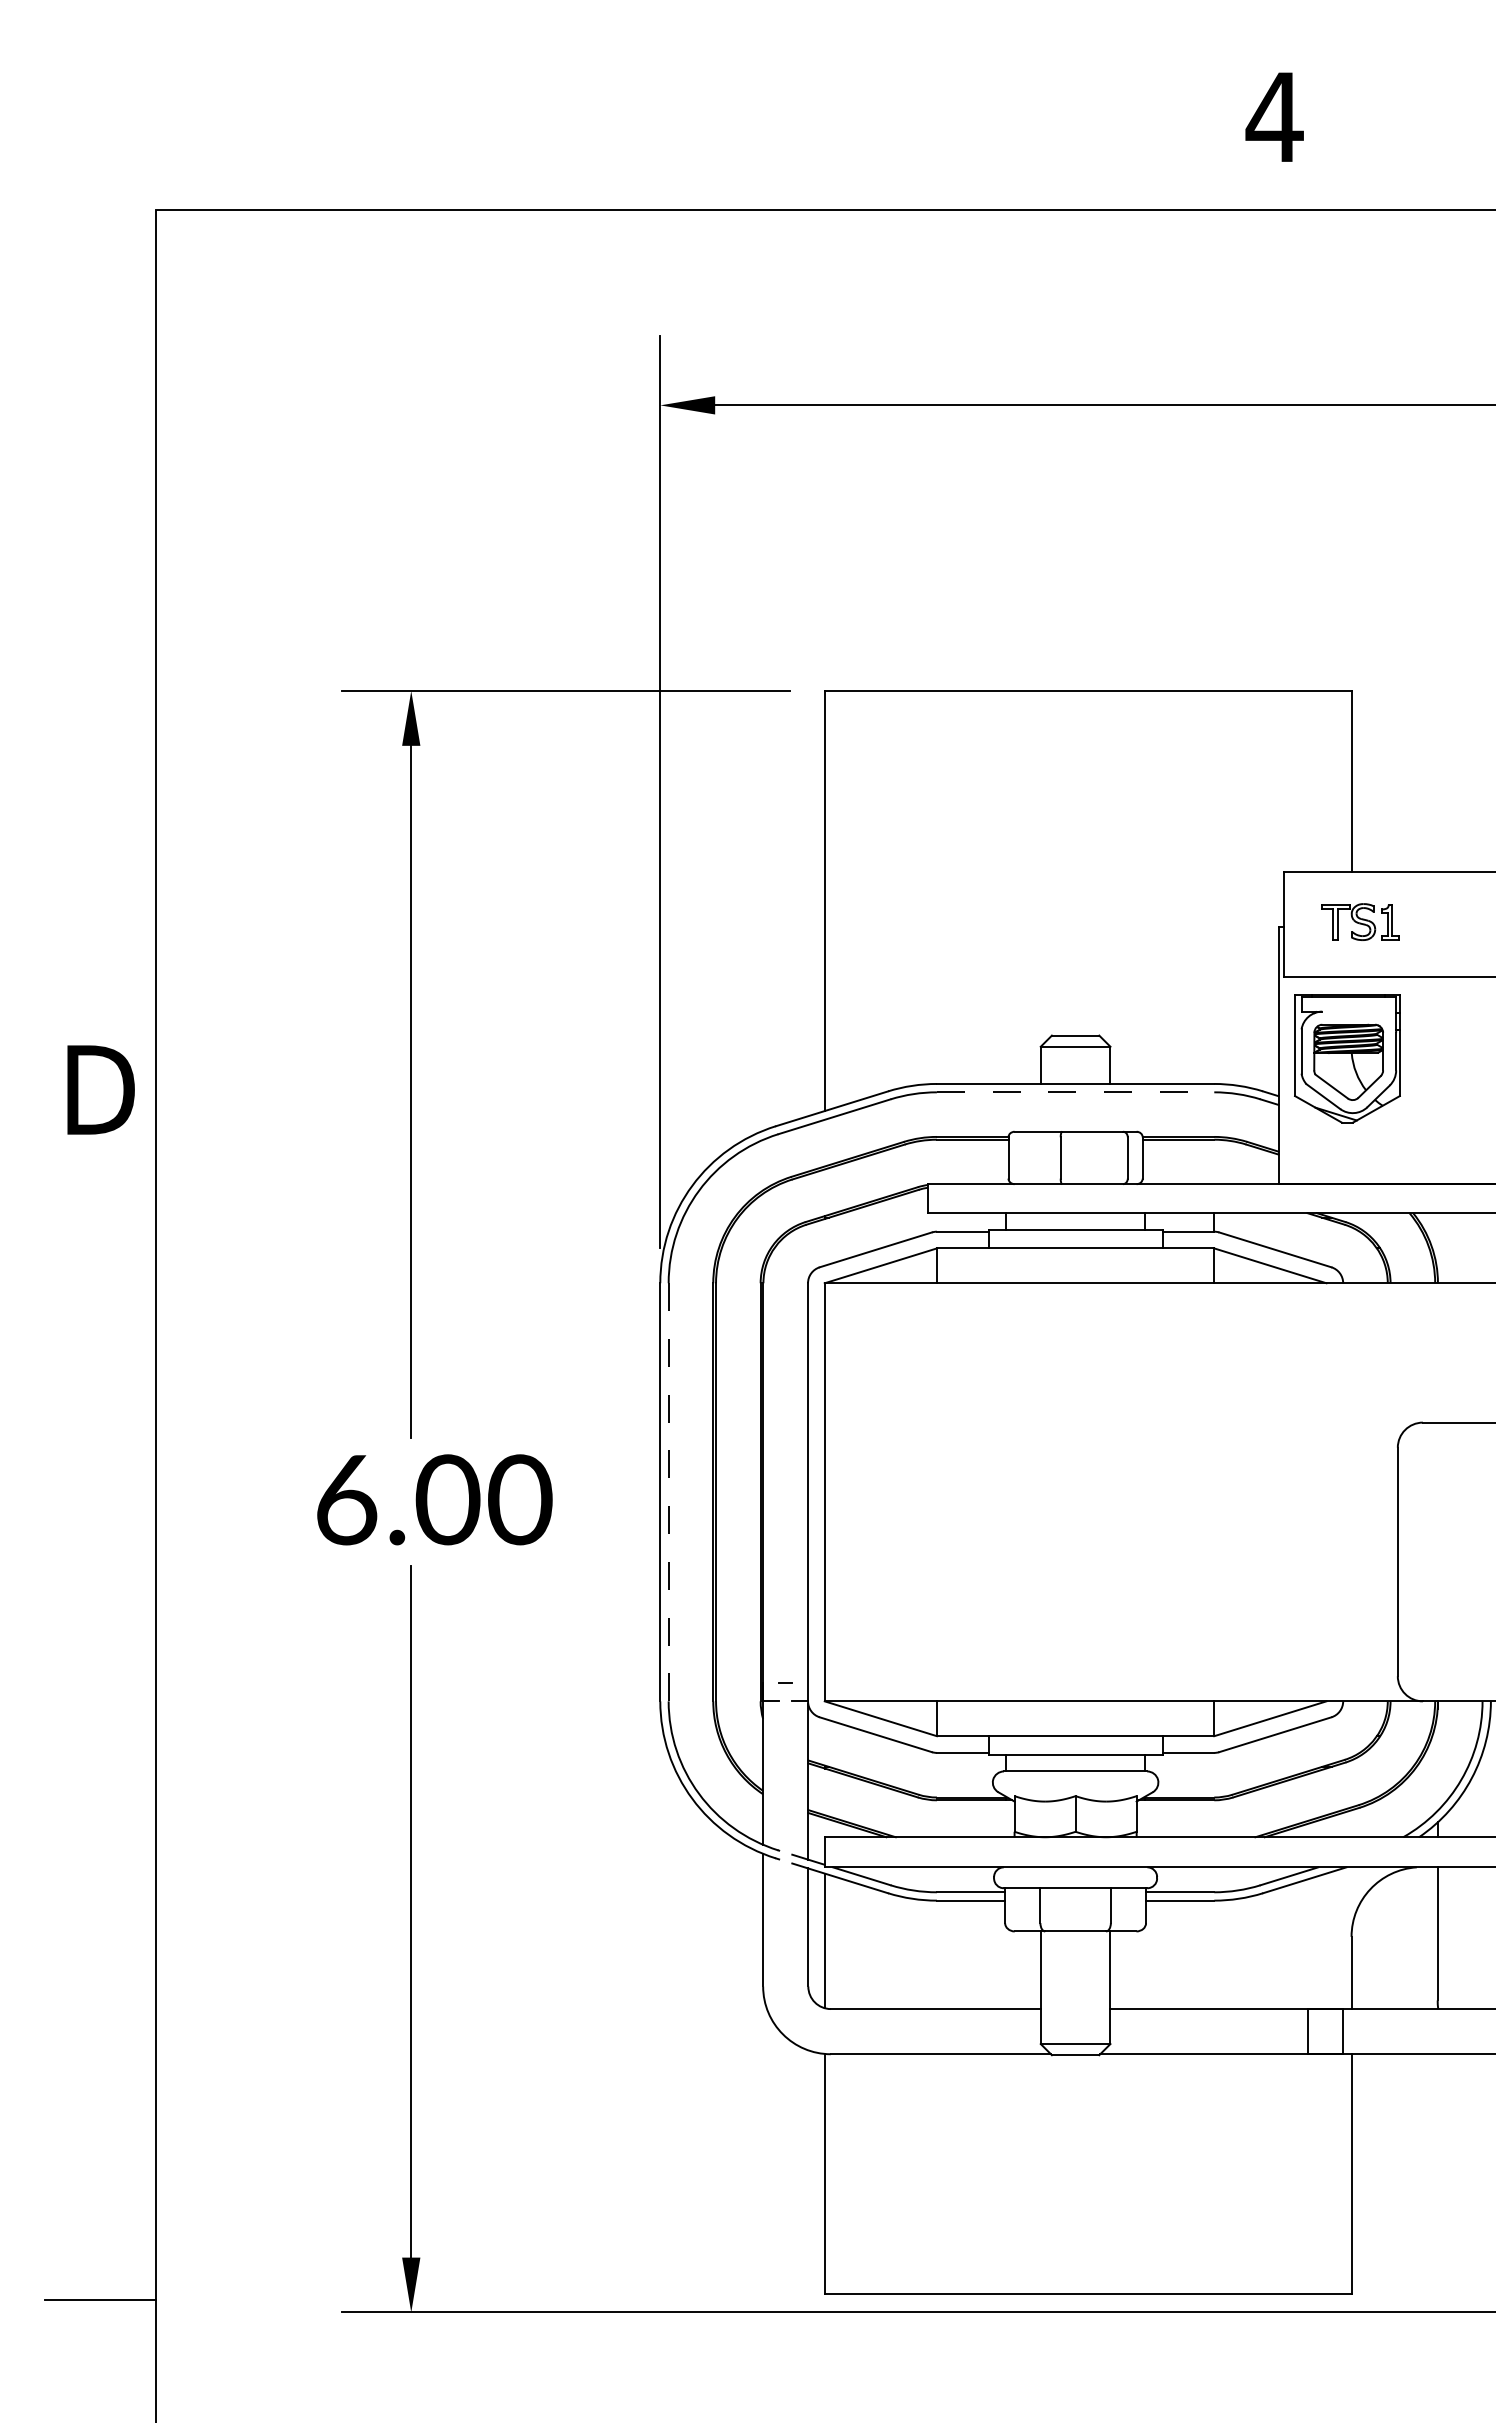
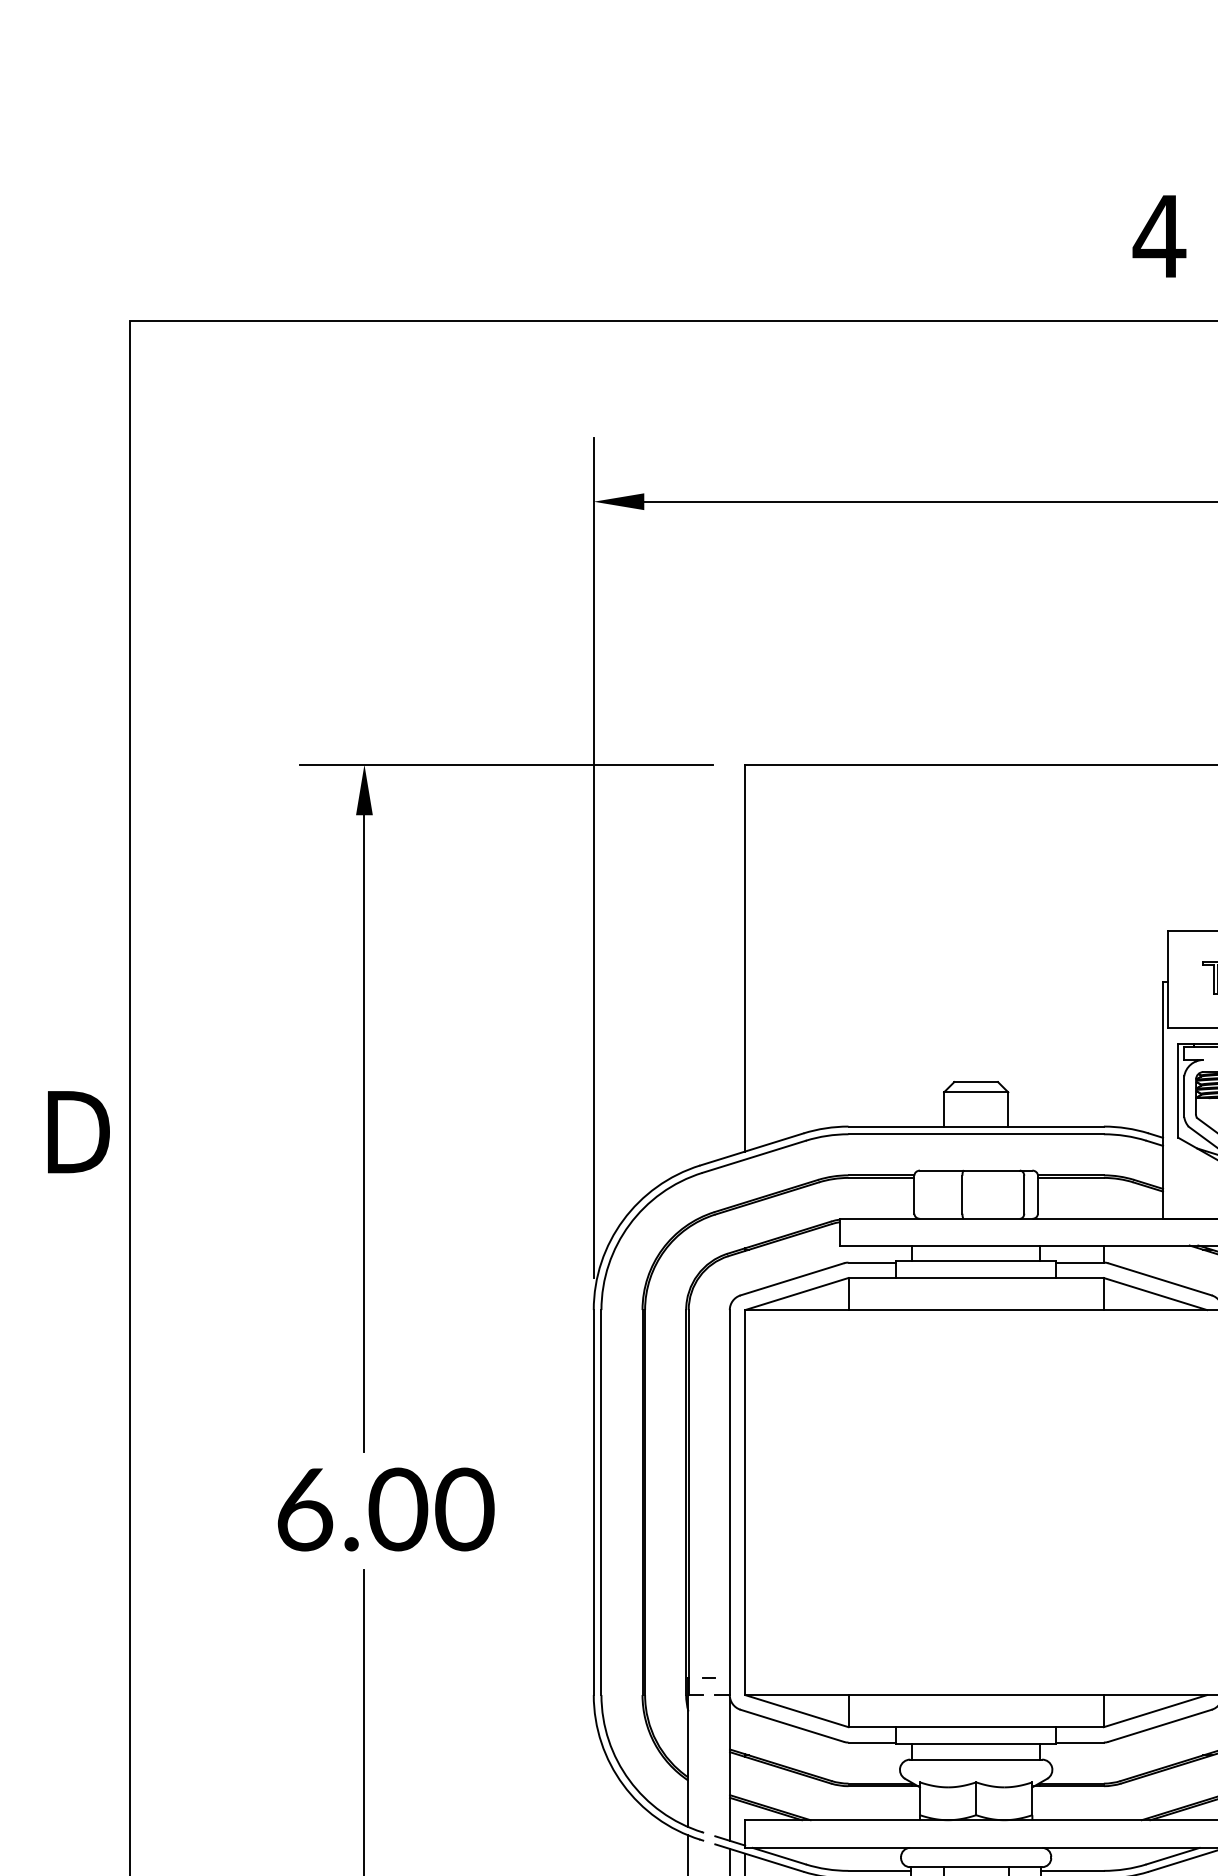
line: (1075, 1092) -> (976, 1134), dashed -> solid
line: (668, 1491) -> (601, 1501), dashed -> solid

